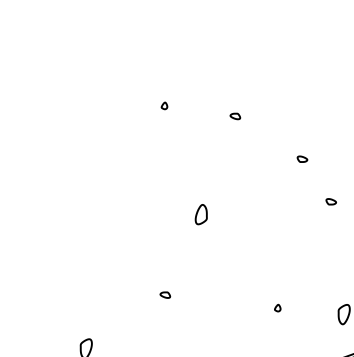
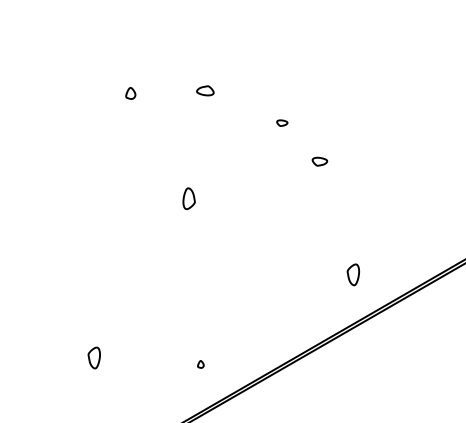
part: (164, 105) -> (130, 93), size x1.6
part: (235, 115) -> (205, 90), size x1.6
part: (330, 201) -> (319, 161), size x1.4
part: (165, 294) -> (166, 287), removed
part: (277, 307) -> (284, 280), removed

